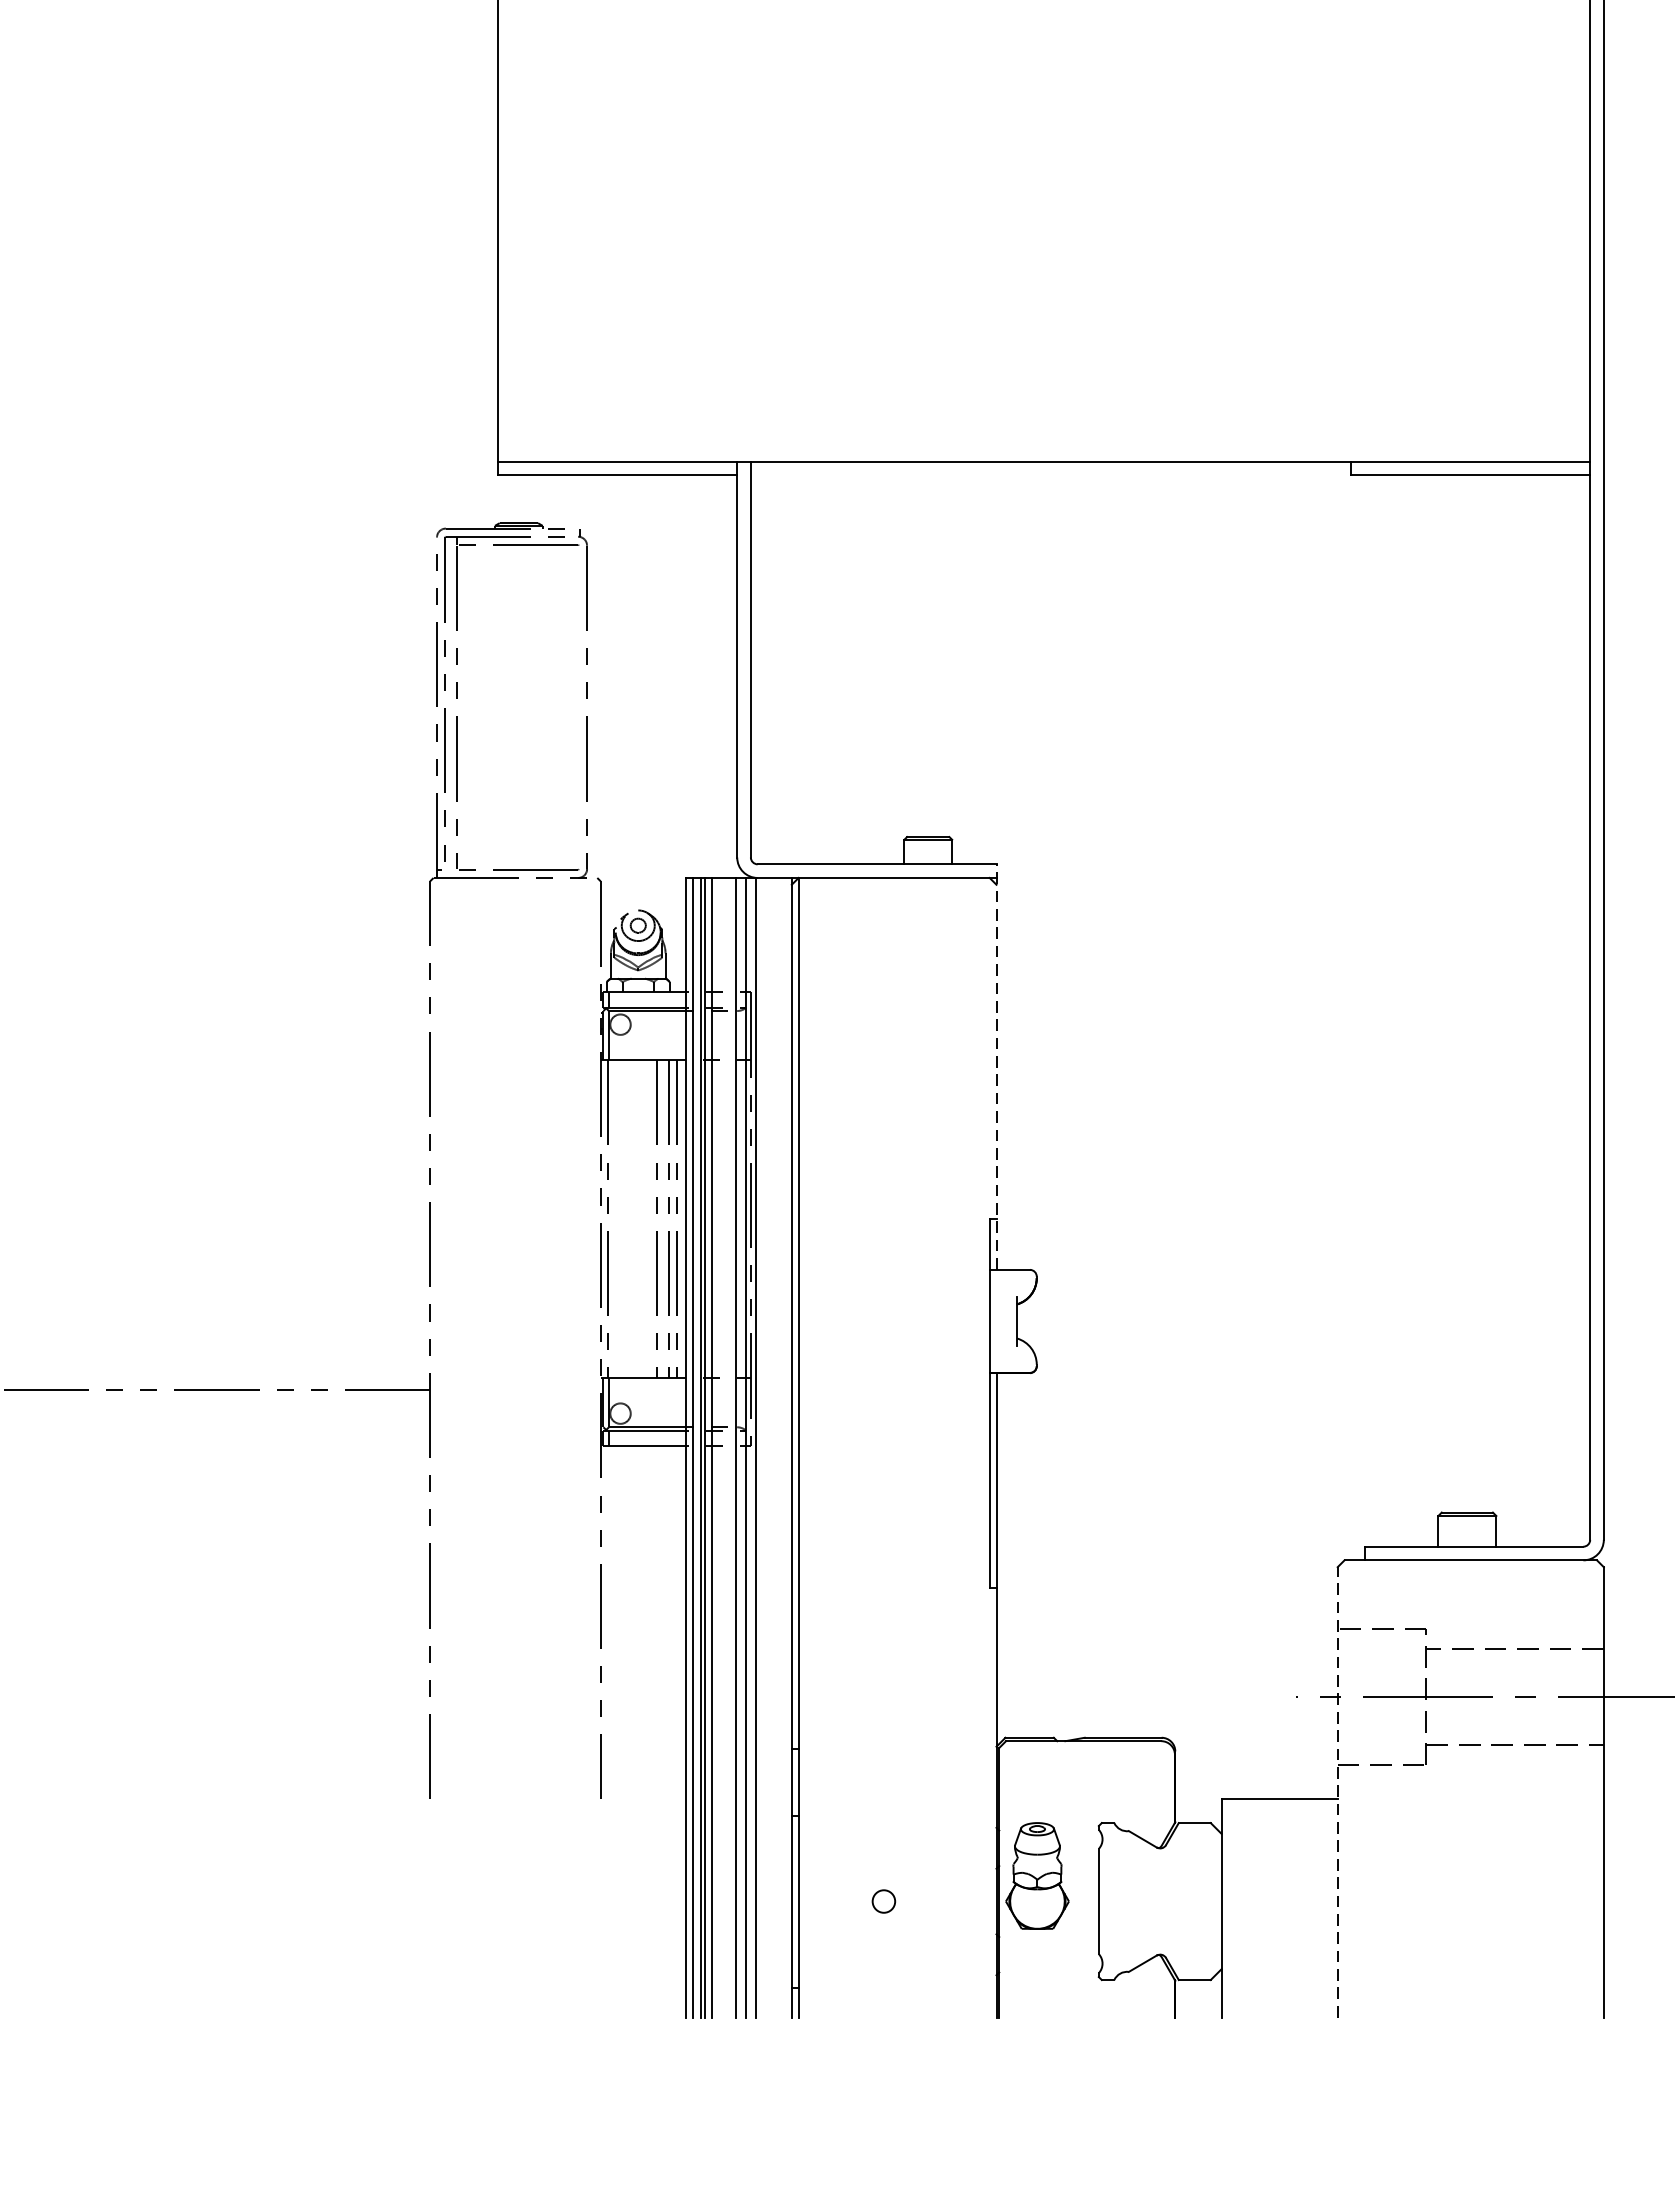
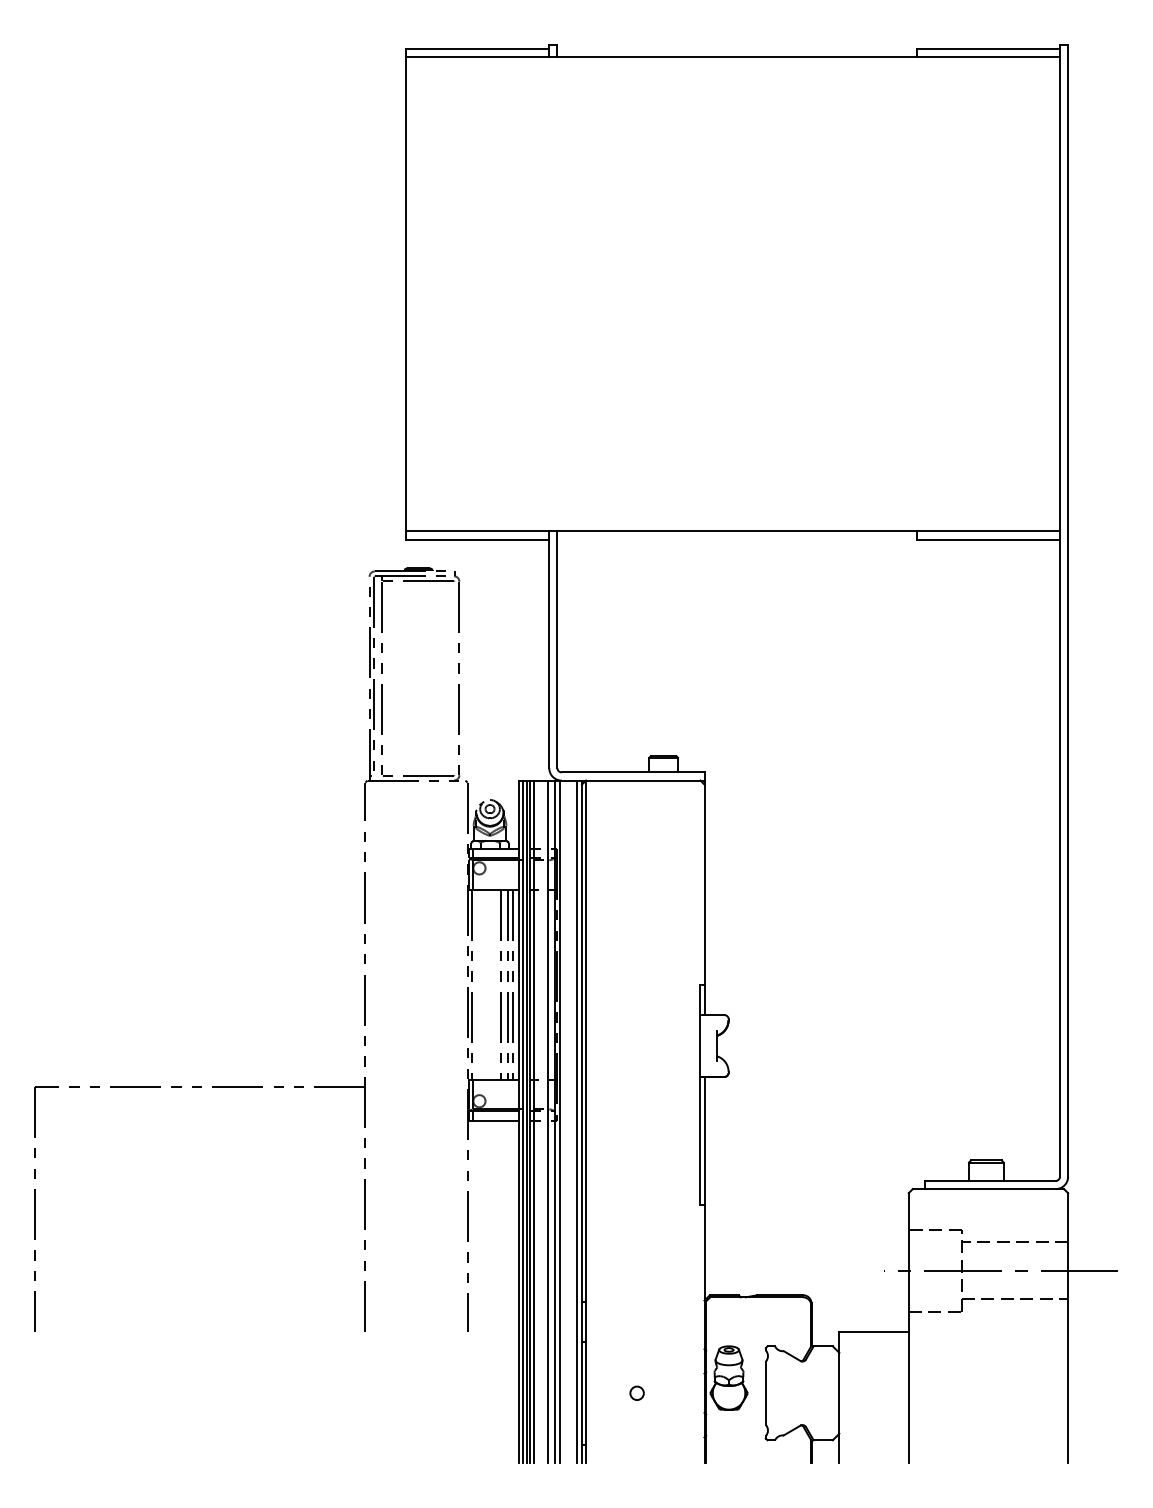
line: (996, 1066) -> (704, 893), dashed -> solid
line: (784, 1447) -> (577, 1121), added
line: (1337, 1791) -> (908, 1327), dashed -> solid

